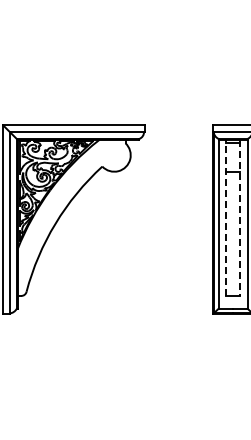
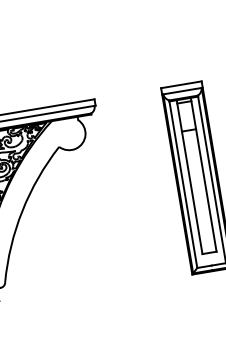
line: (225, 217) -> (189, 176), dashed -> solid
line: (240, 217) -> (203, 174), dashed -> solid

